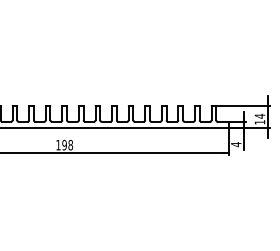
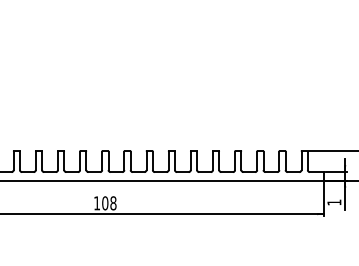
text: (236, 144) -> (334, 202), 4 -> 1
text: (64, 145) -> (105, 203), 198 -> 108

